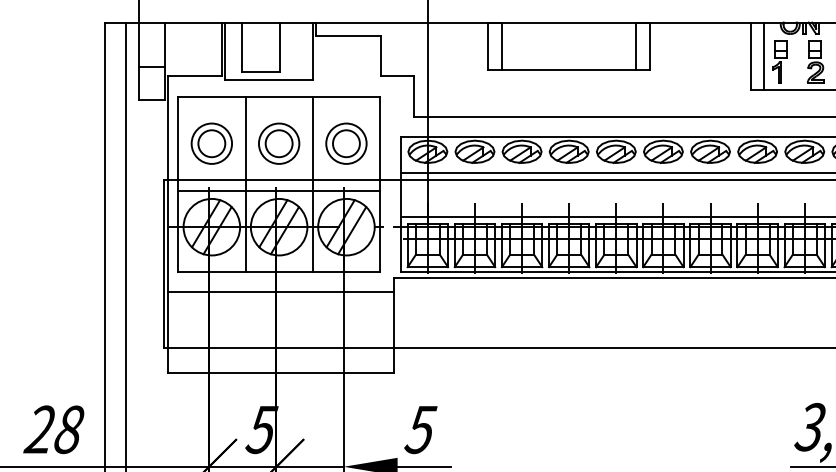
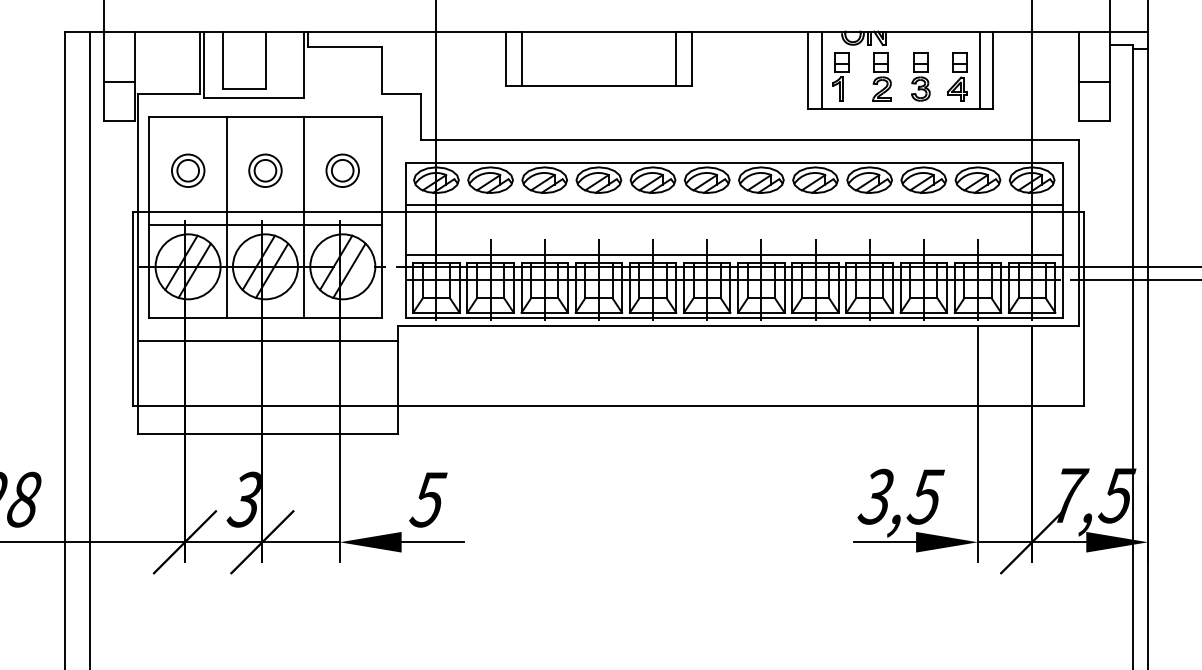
part: (212, 143) -> (188, 170), size x0.7
part: (279, 143) -> (265, 170), size x0.7
part: (346, 143) -> (342, 170), size x0.7
text: (261, 429) -> (245, 499), 5 -> 3

